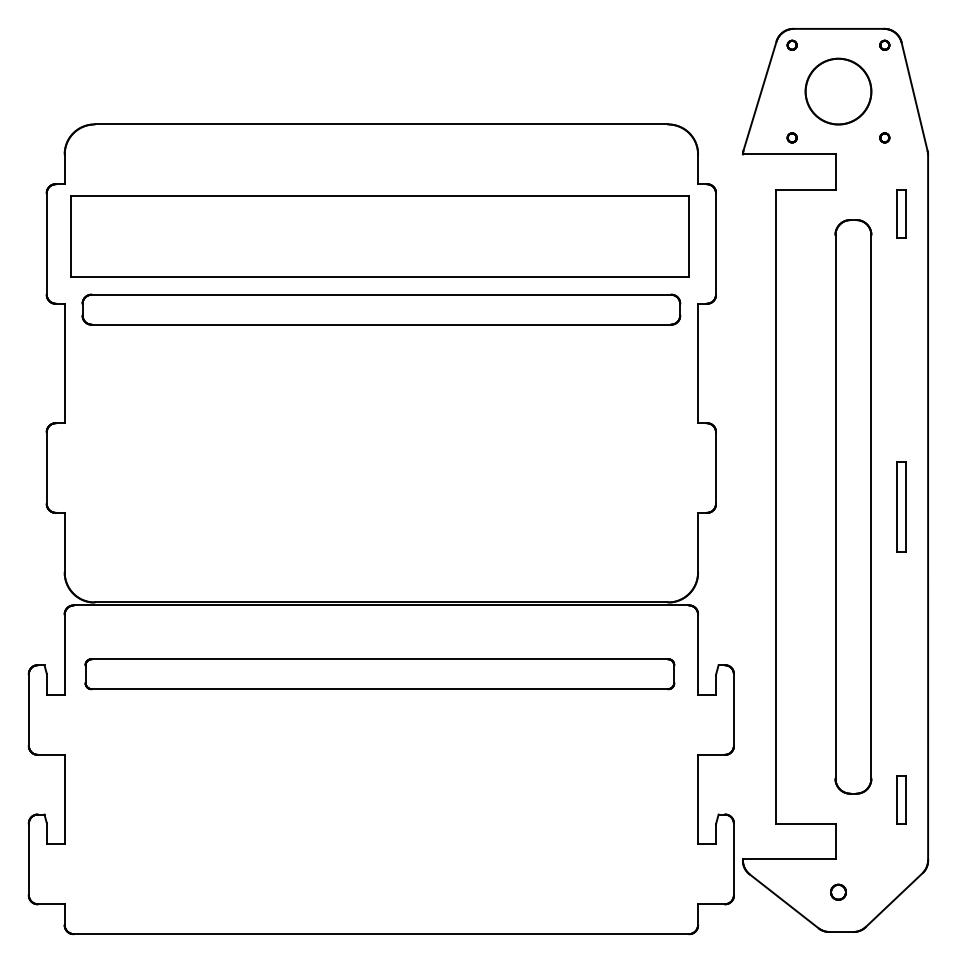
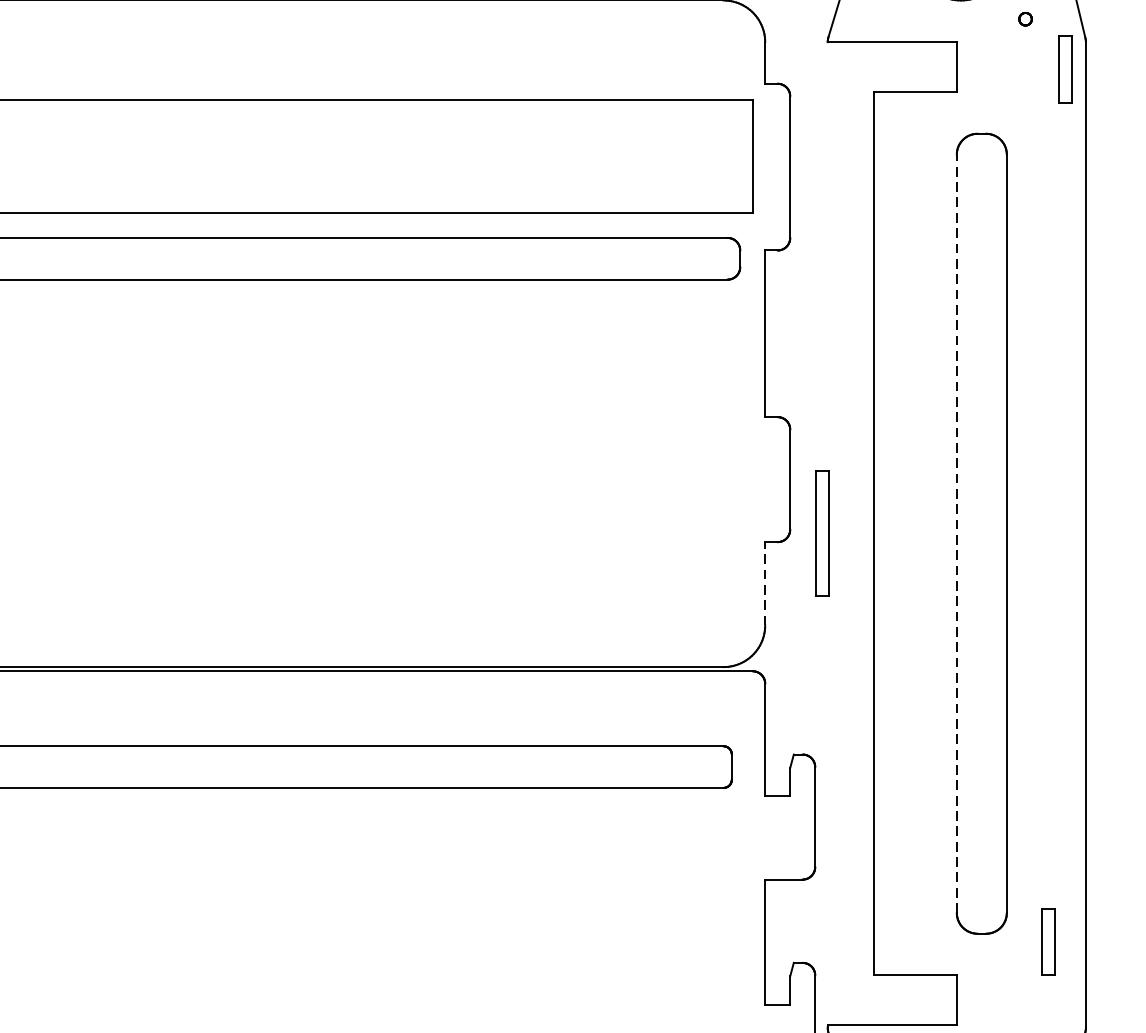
part: (791, 137) -> (895, 18), removed
part: (901, 213) -> (1065, 68), moved
line: (835, 506) -> (956, 533), solid -> dashed
part: (901, 506) -> (822, 533), moved
line: (698, 542) -> (765, 583), solid -> dashed

